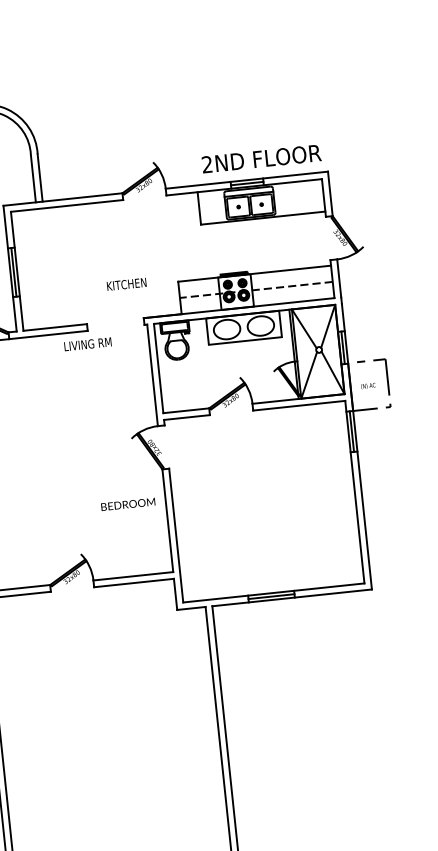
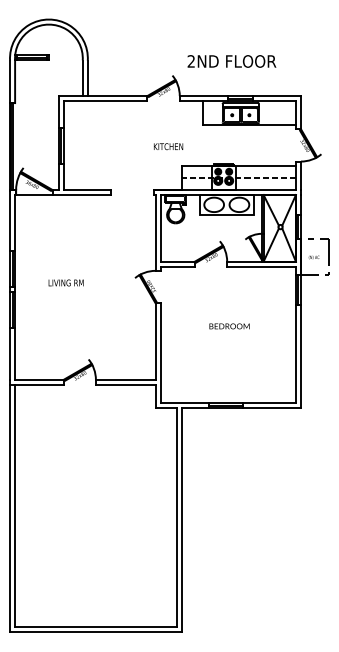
text: (261, 159) -> (231, 61), moved
text: (126, 284) -> (168, 146), moved
text: (86, 343) -> (65, 282), moved
text: (128, 504) -> (229, 326), moved

